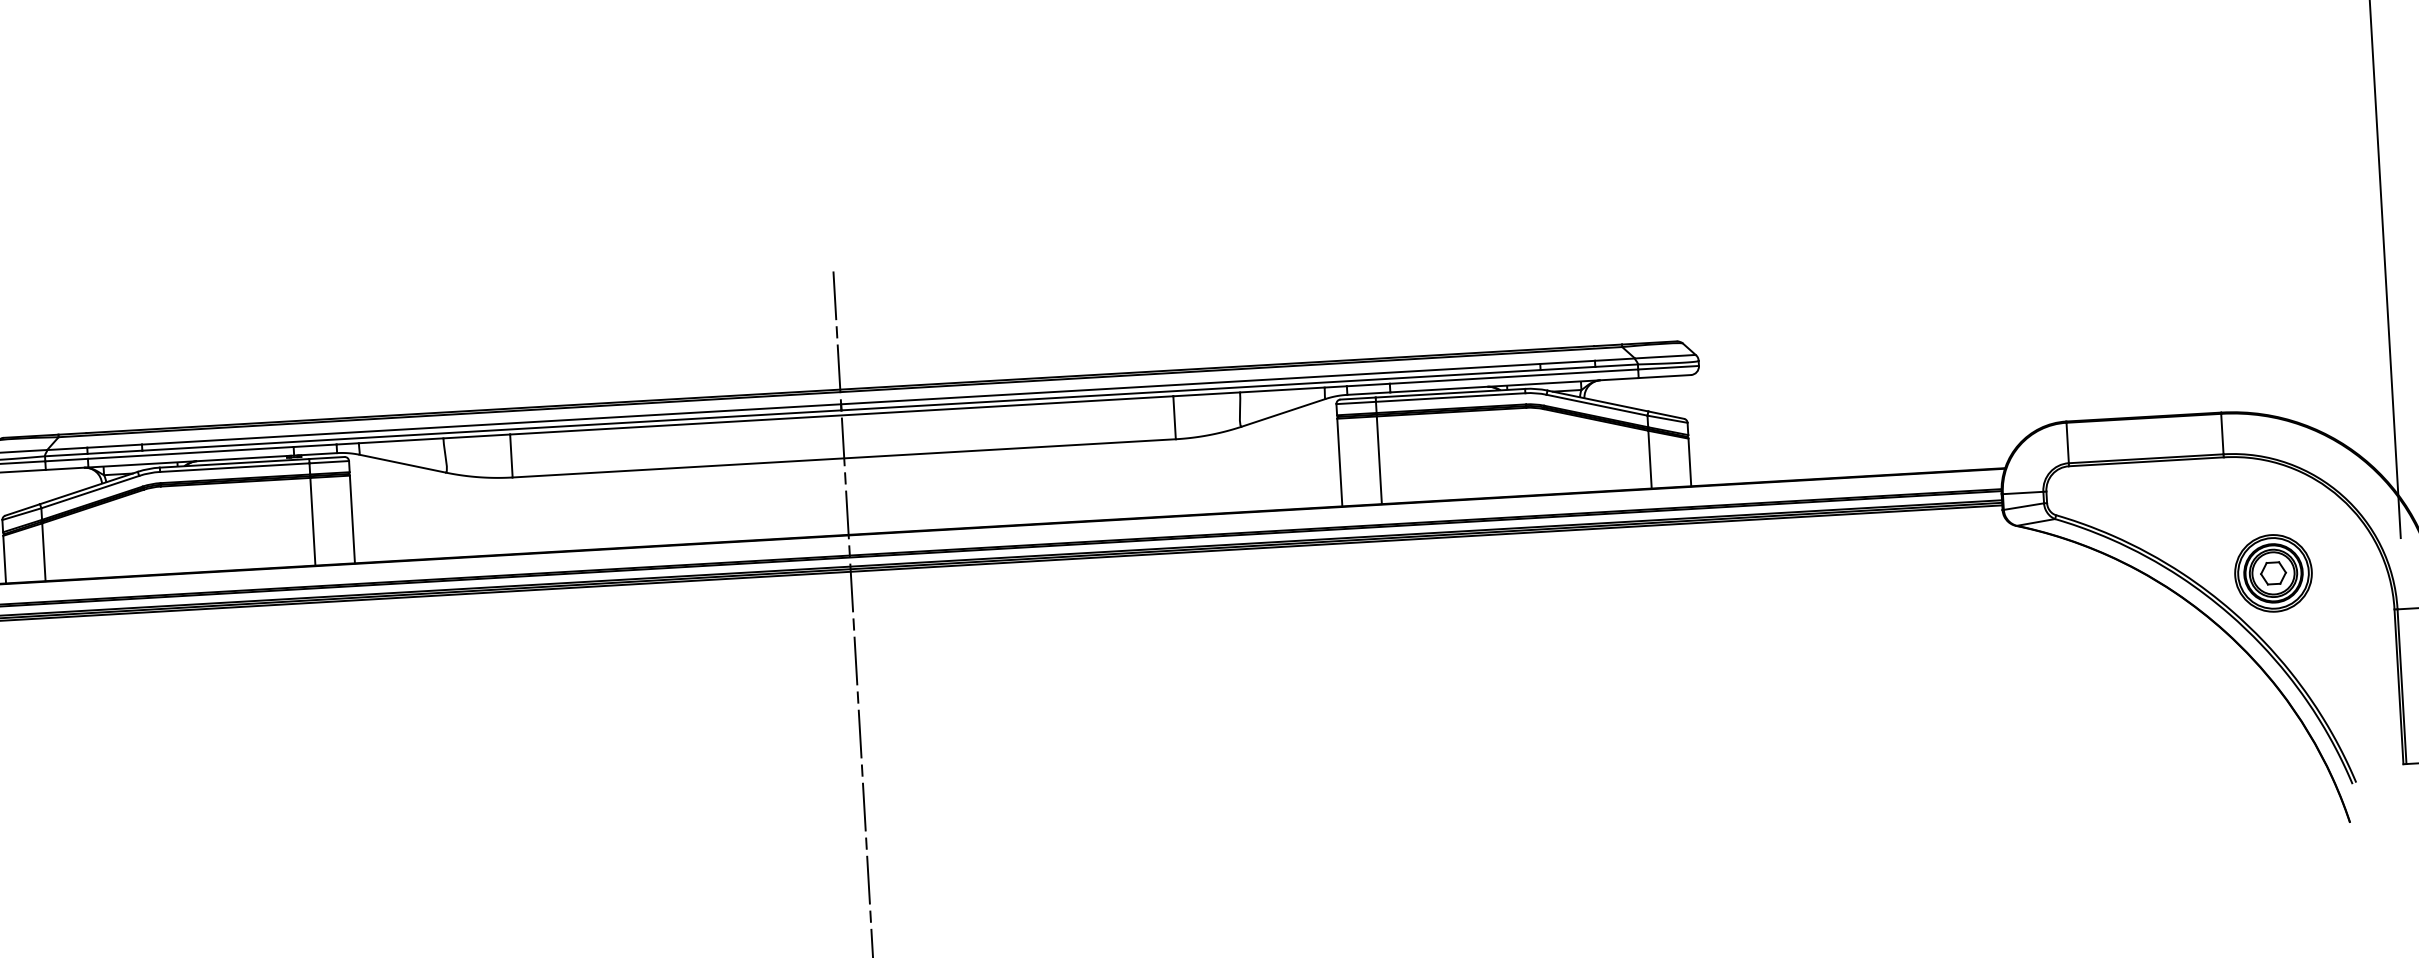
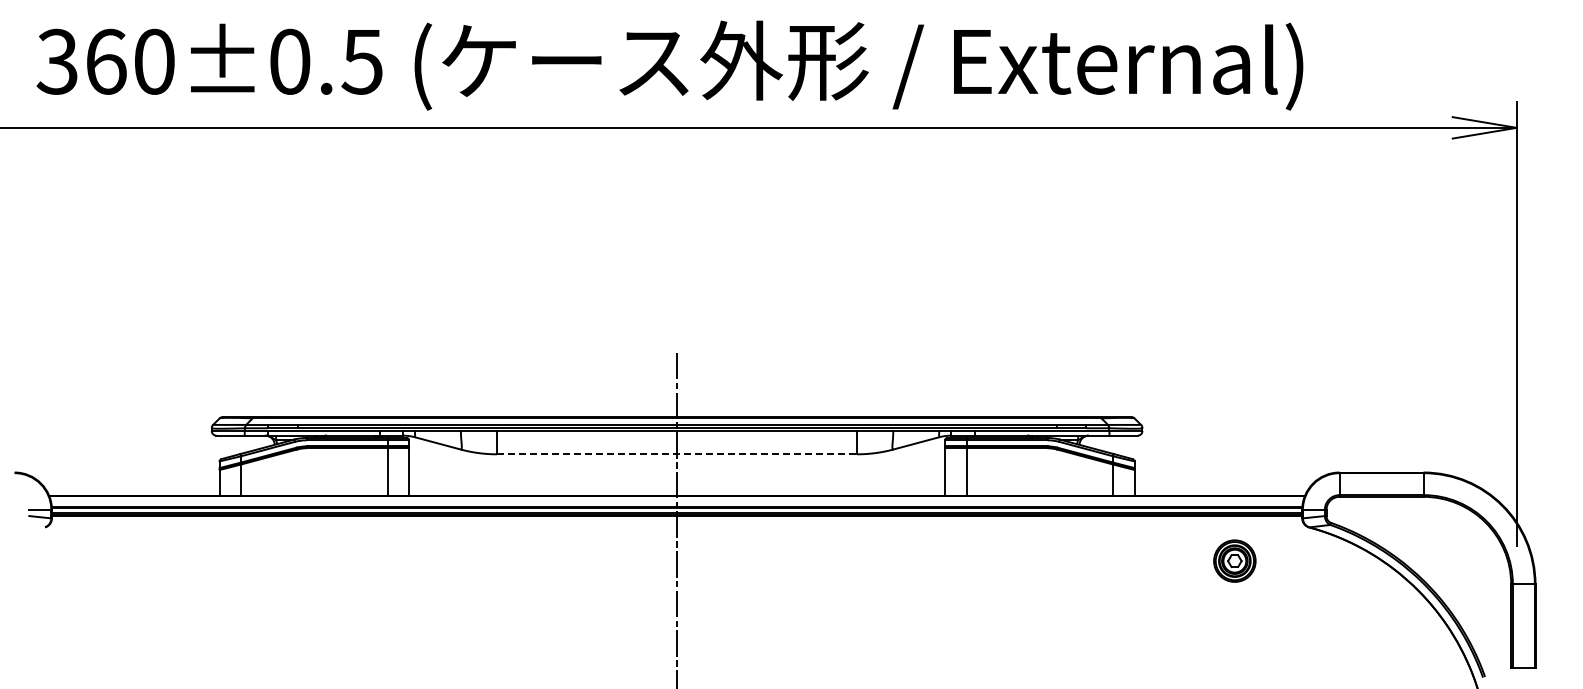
line: (844, 458) -> (677, 454), solid -> dashed
part: (2272, 572) -> (1234, 560), moved

